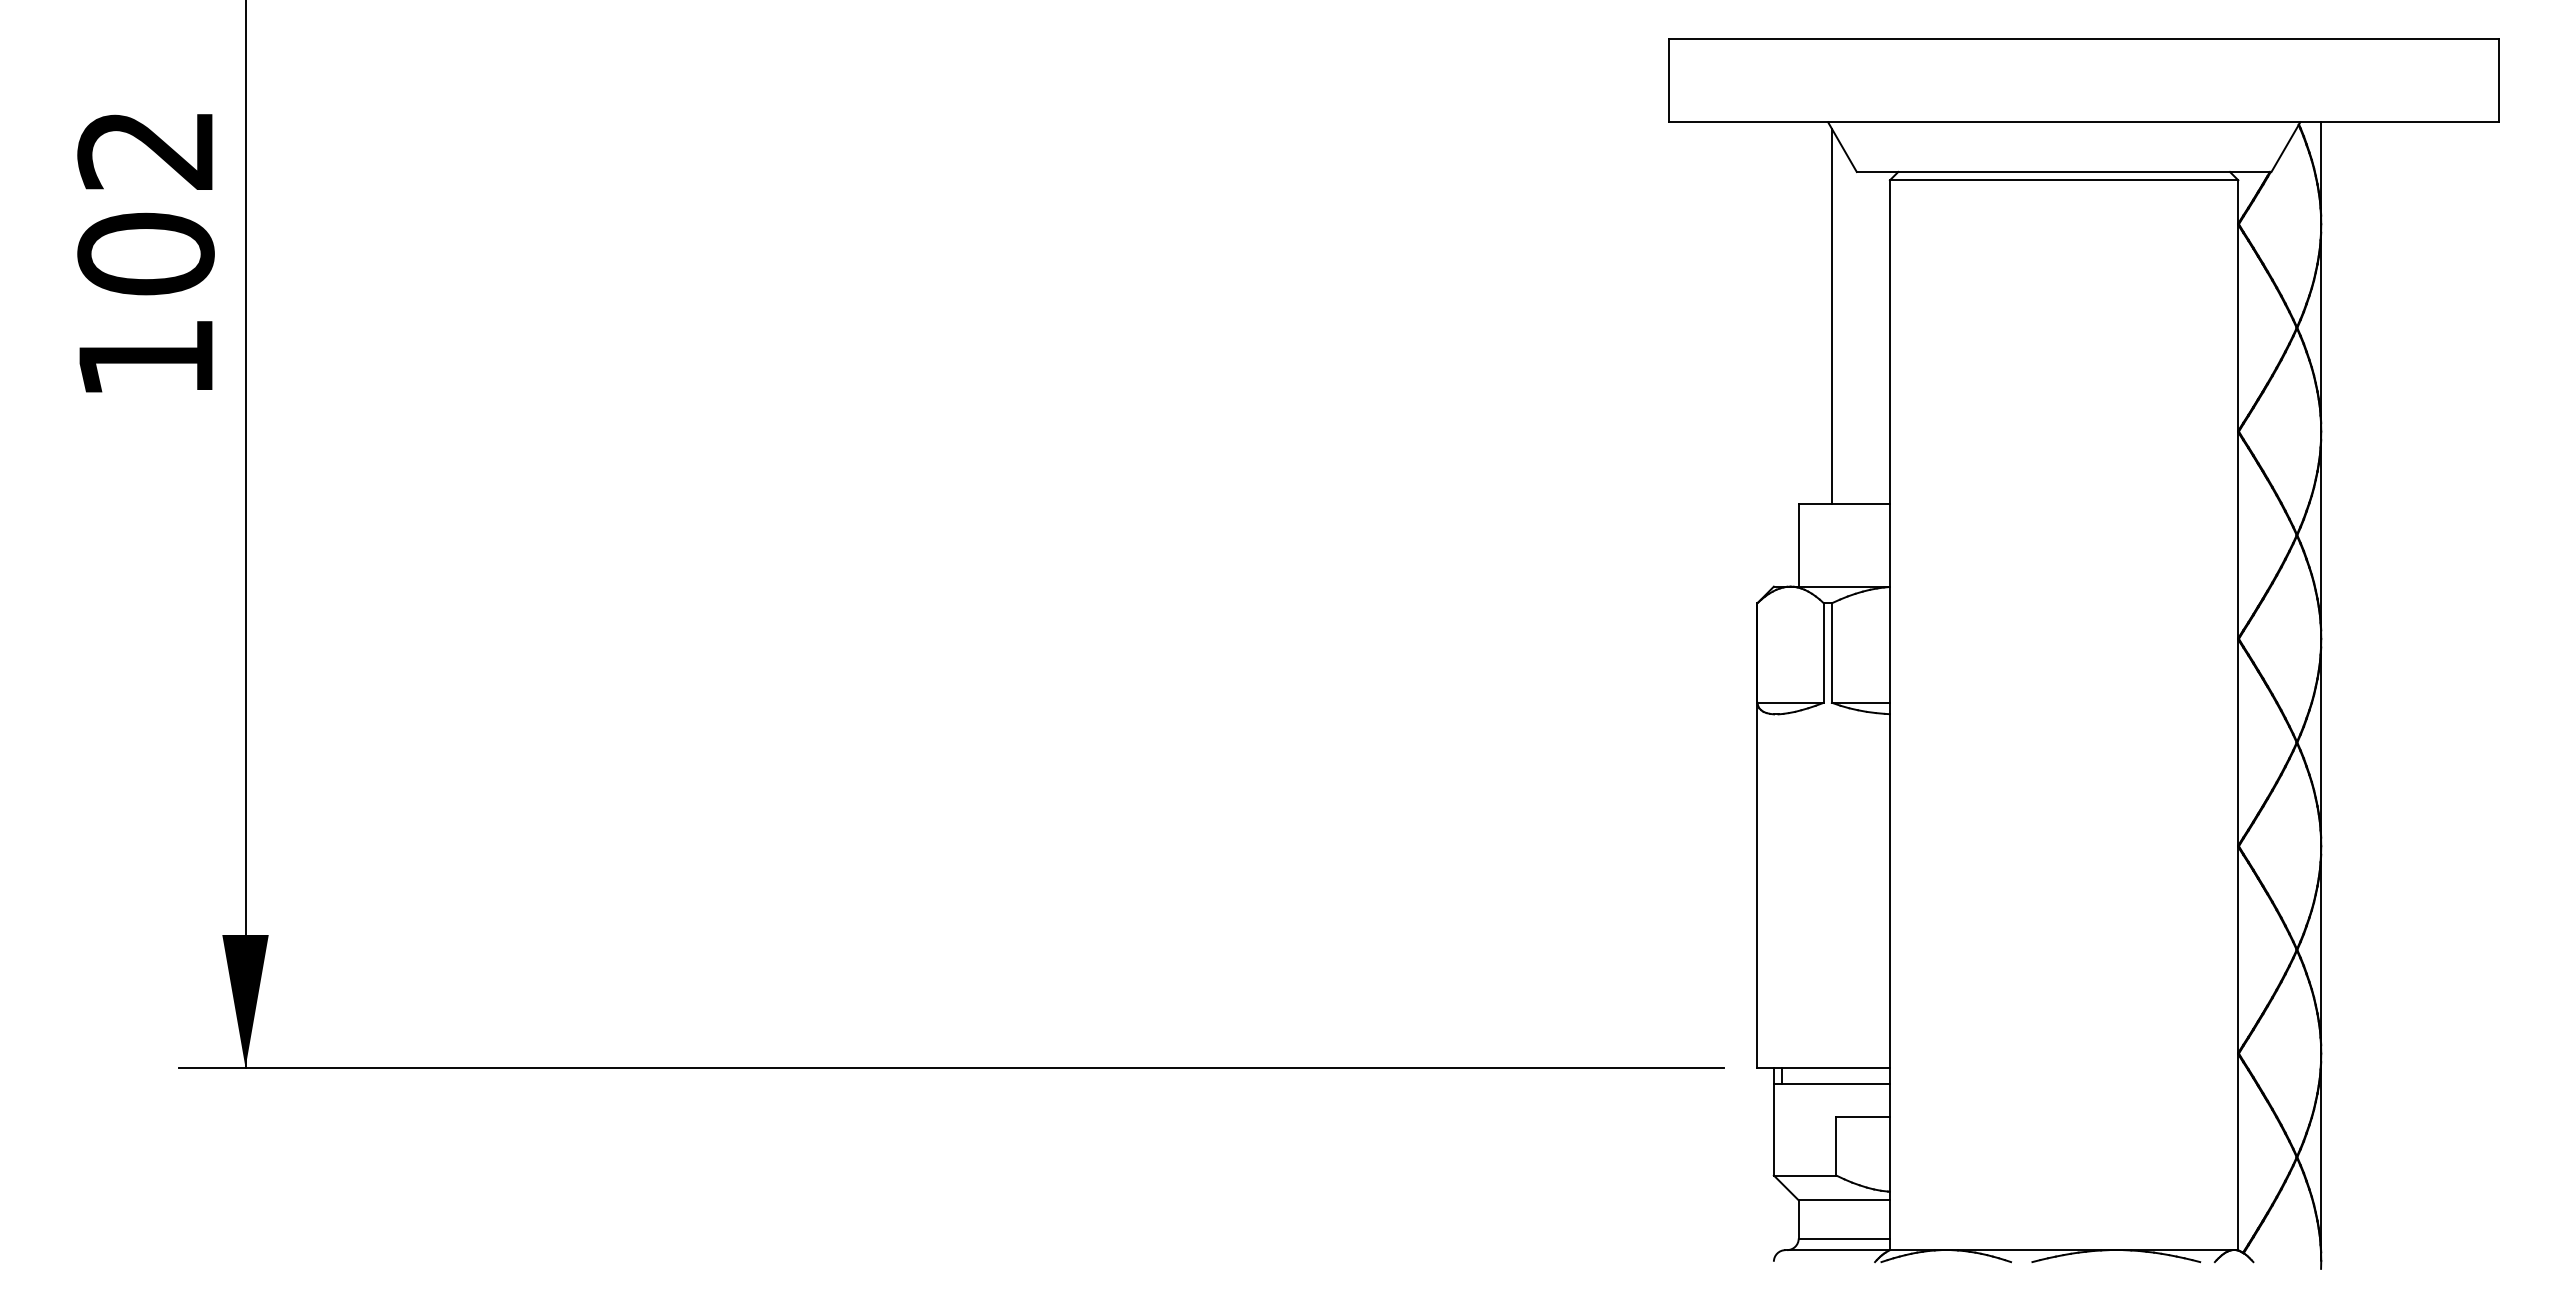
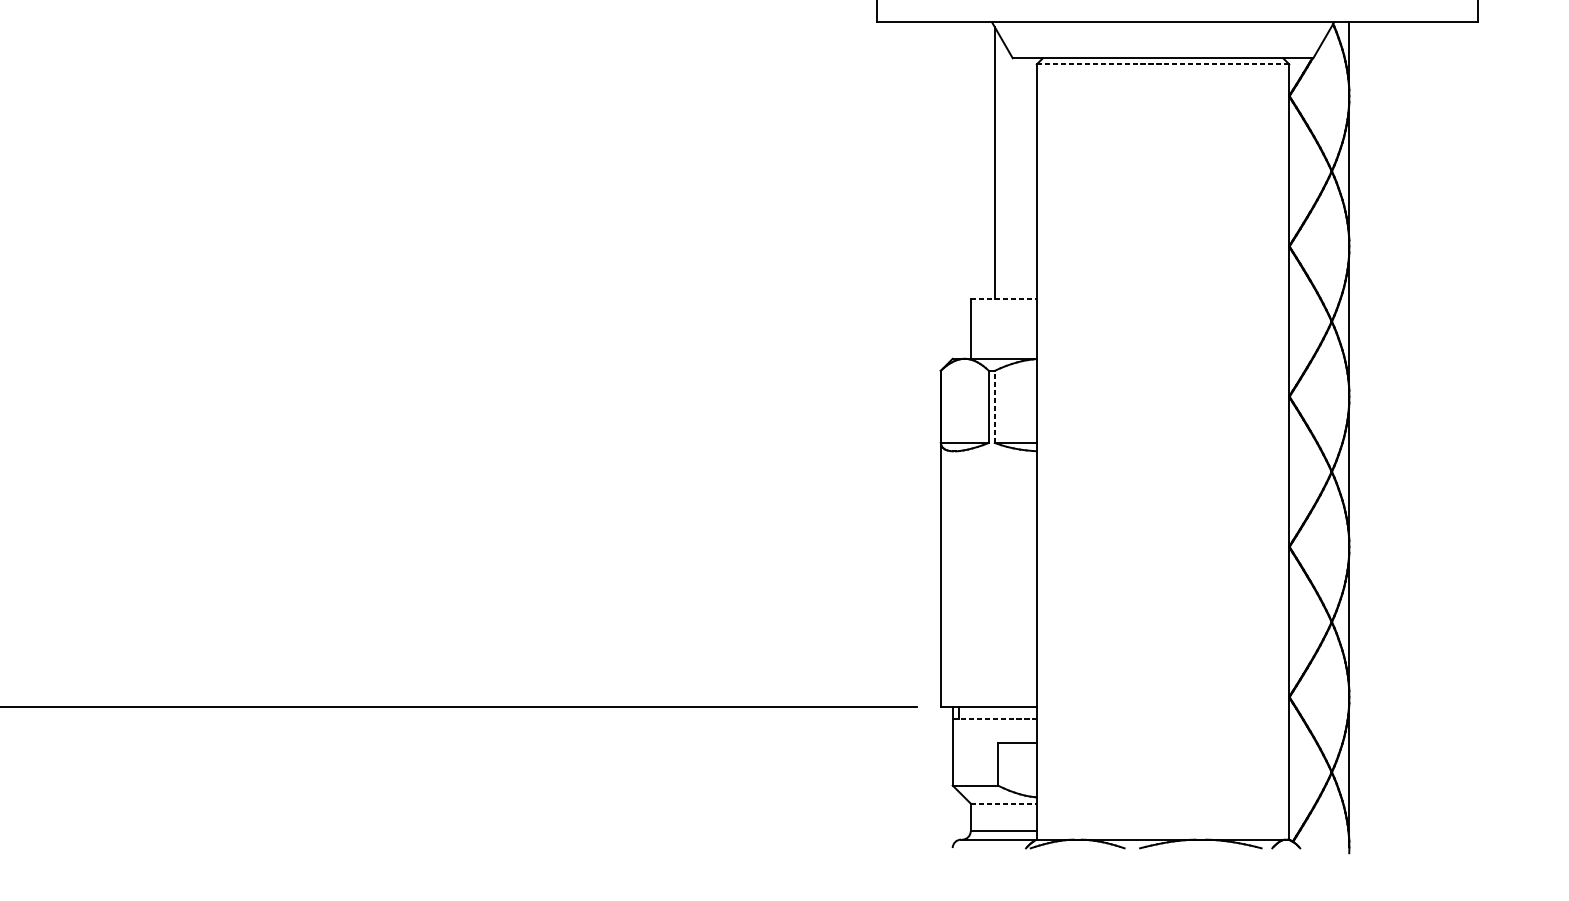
line: (2064, 180) -> (1163, 64), solid -> dashed
line: (1844, 503) -> (1003, 298), solid -> dashed
line: (1831, 653) -> (994, 407), solid -> dashed
line: (1832, 1084) -> (995, 719), solid -> dashed
line: (1844, 1200) -> (1003, 803), solid -> dashed

